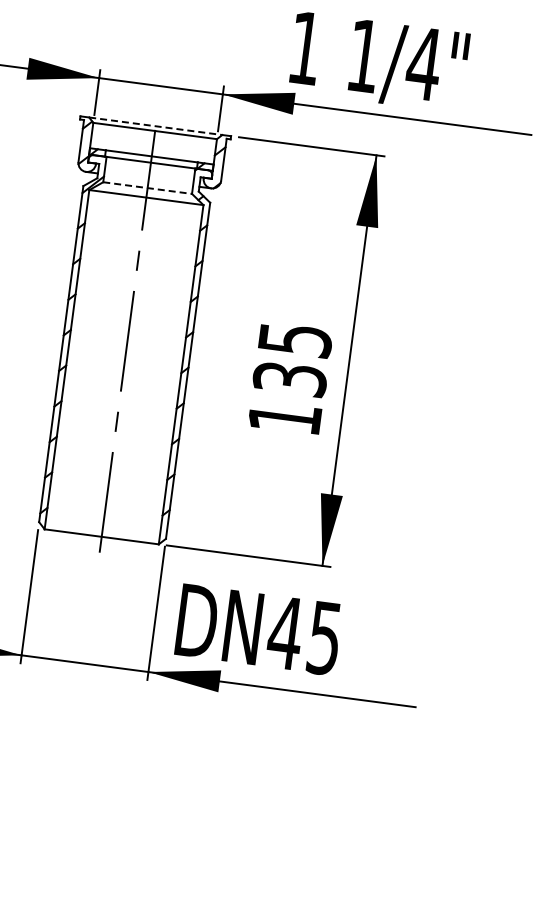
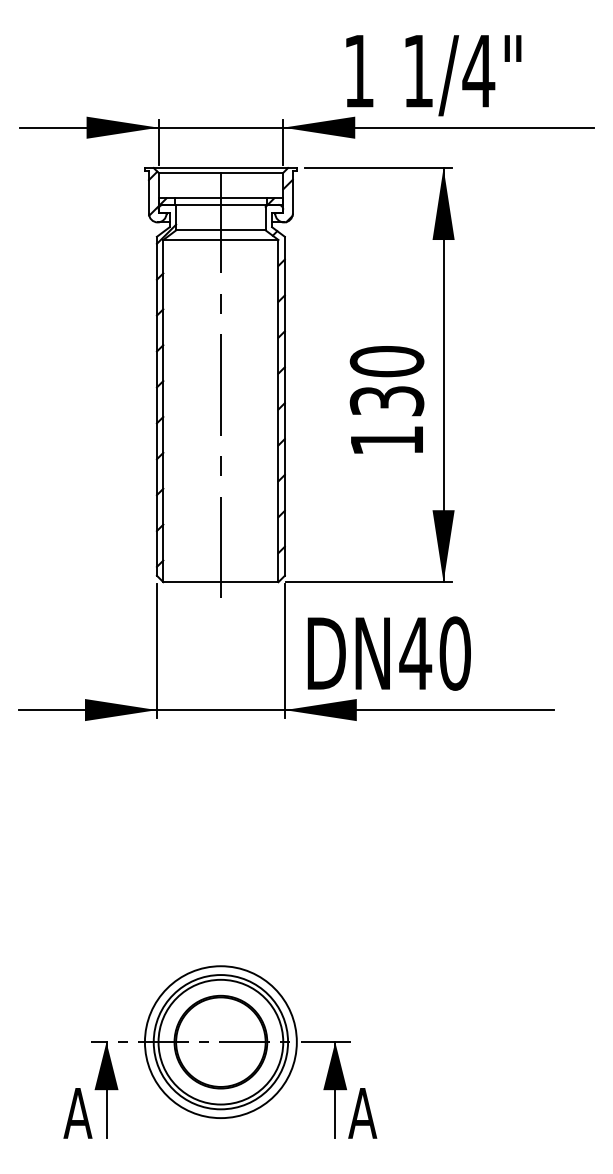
line: (156, 126) -> (221, 168), dashed -> solid
line: (147, 188) -> (220, 230), dashed -> solid
text: (294, 339) -> (386, 361), 135 -> 130
text: (324, 638) -> (454, 653), DN45 -> DN40

